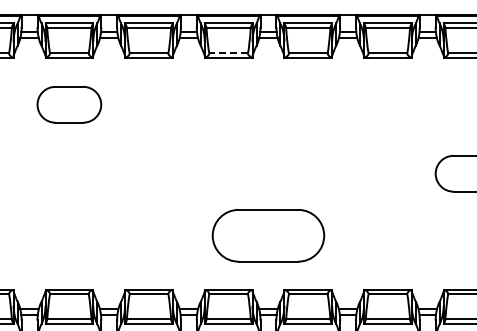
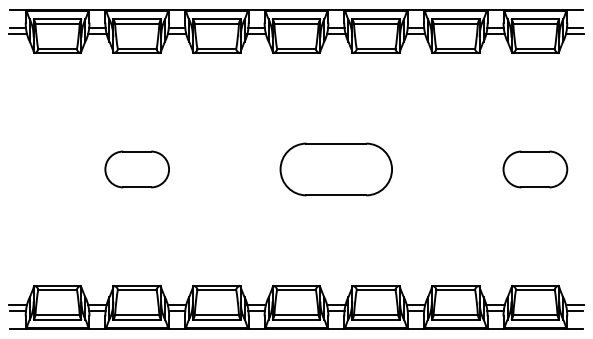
line: (228, 52) -> (296, 48), dashed -> solid
part: (68, 104) -> (136, 169), moved
part: (267, 235) -> (335, 169), moved

